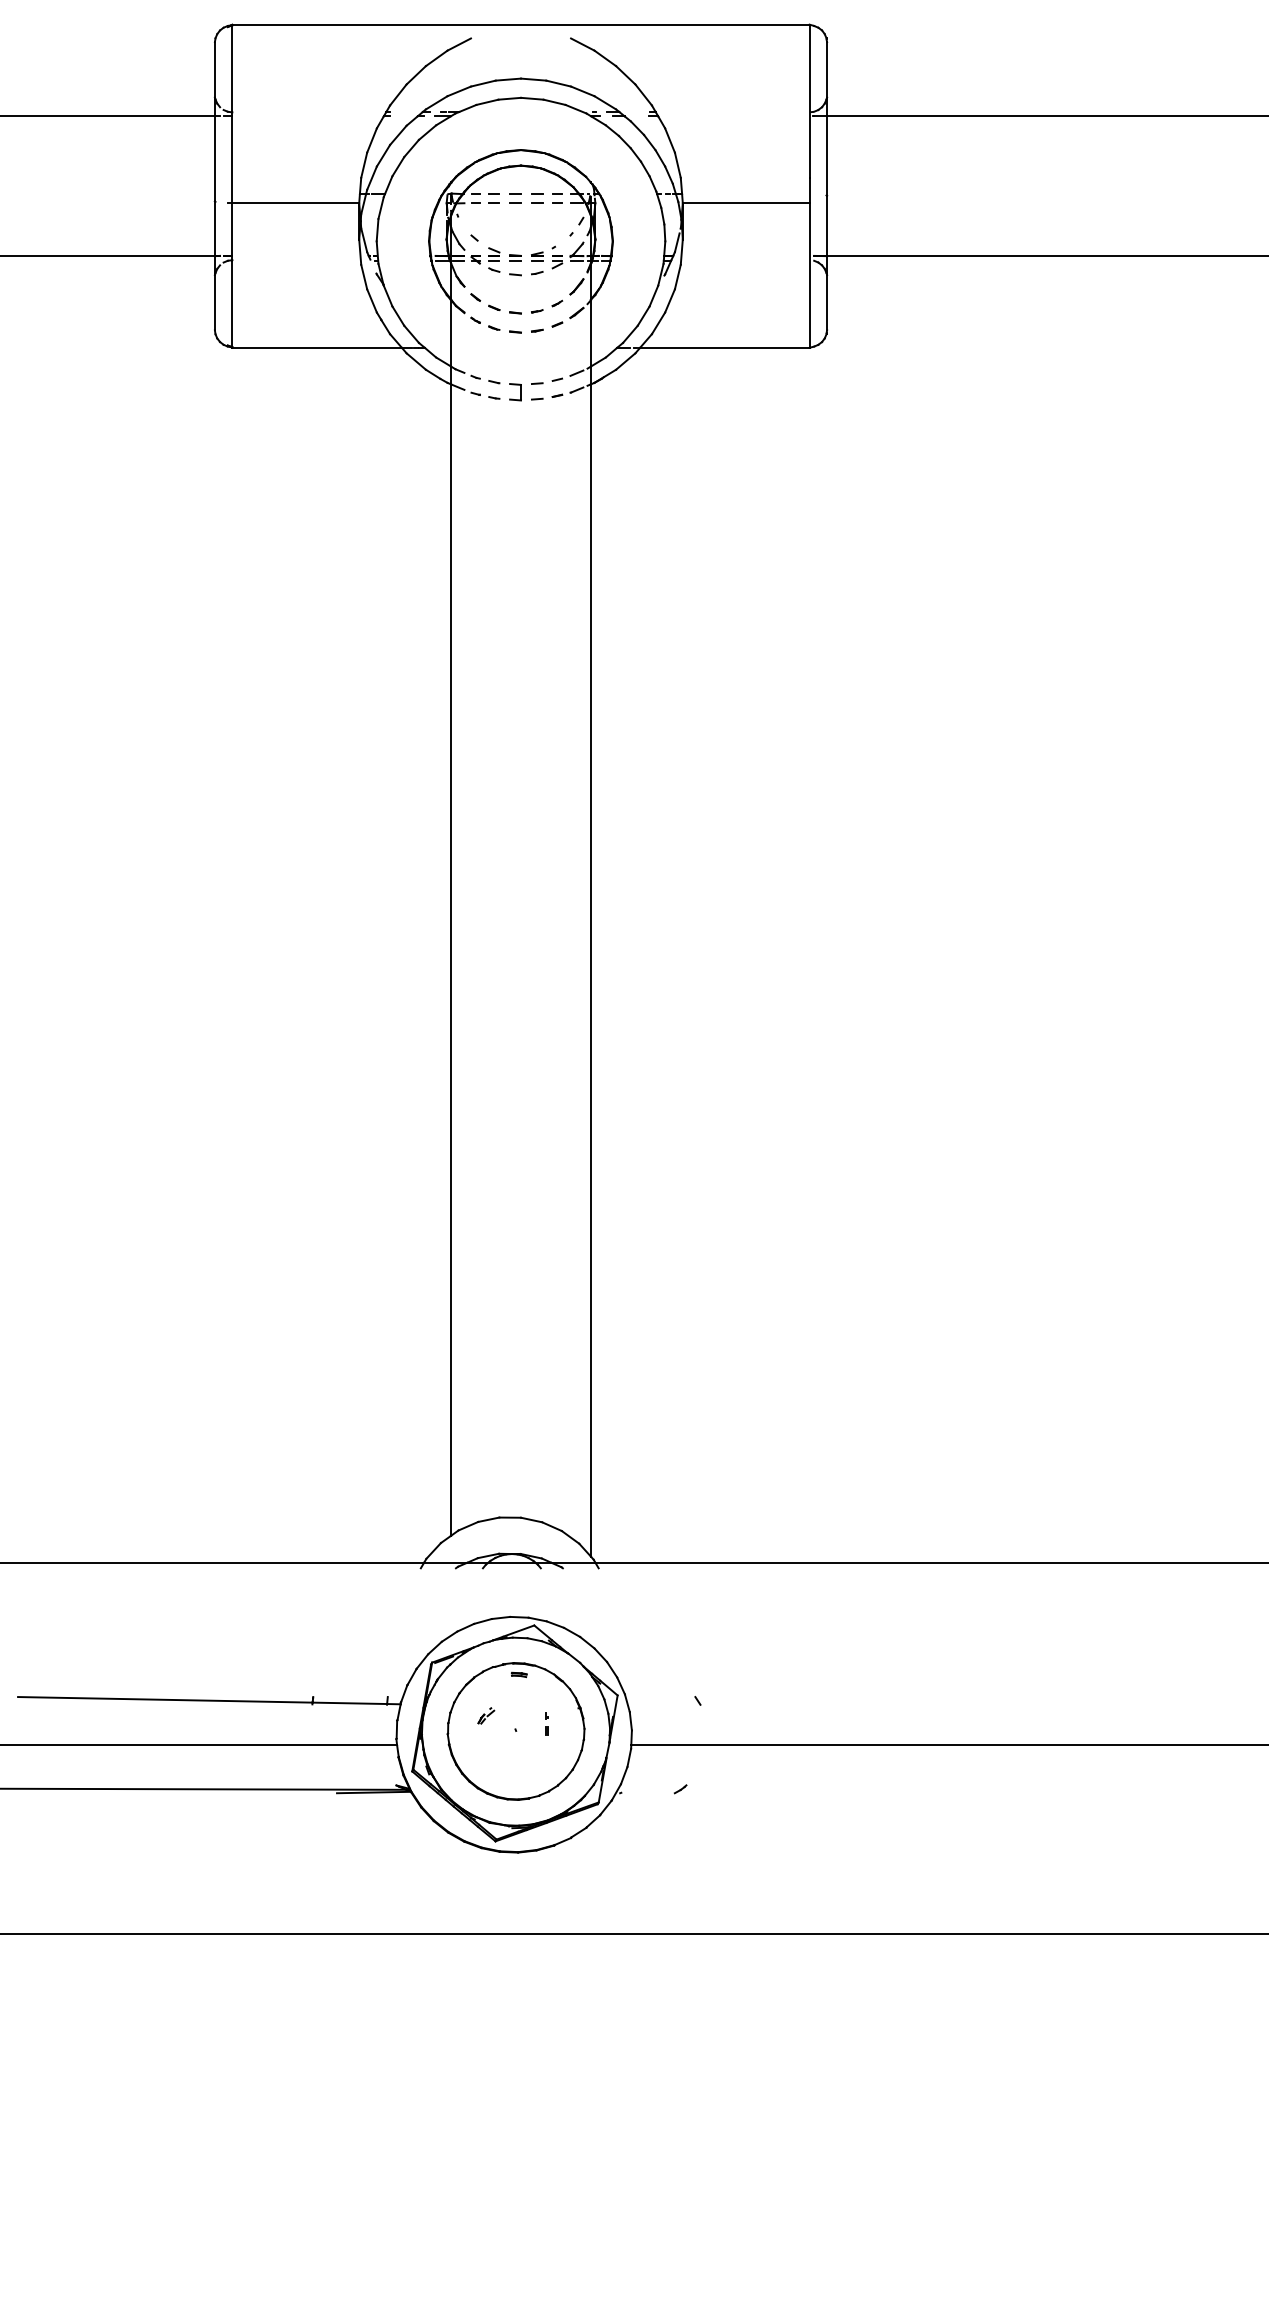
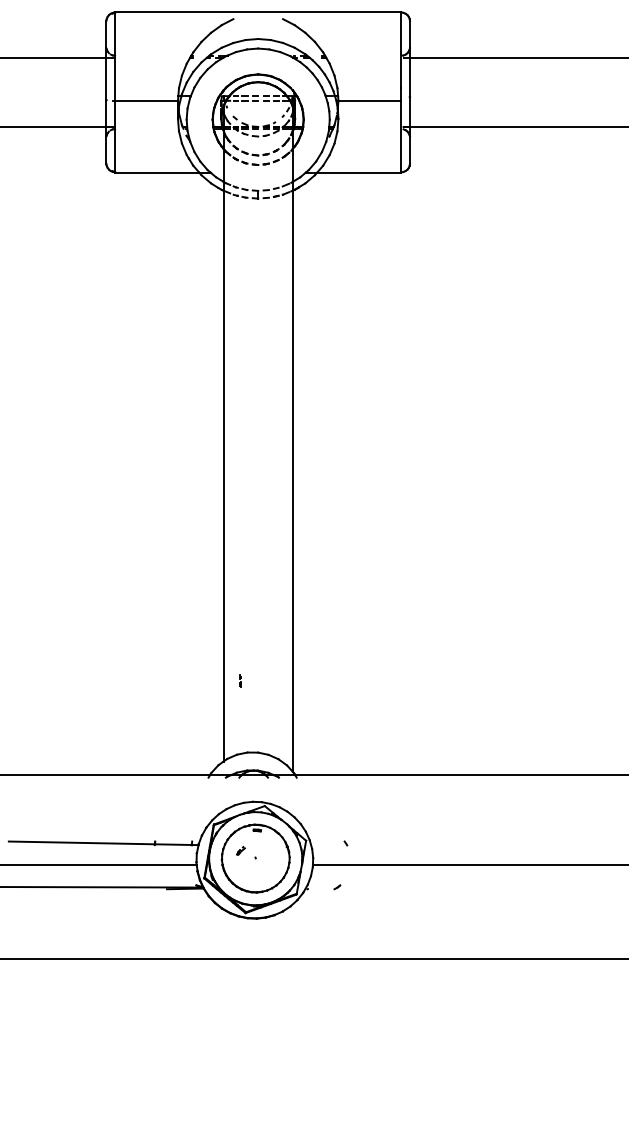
line: (547, 1721) -> (240, 679), moved

